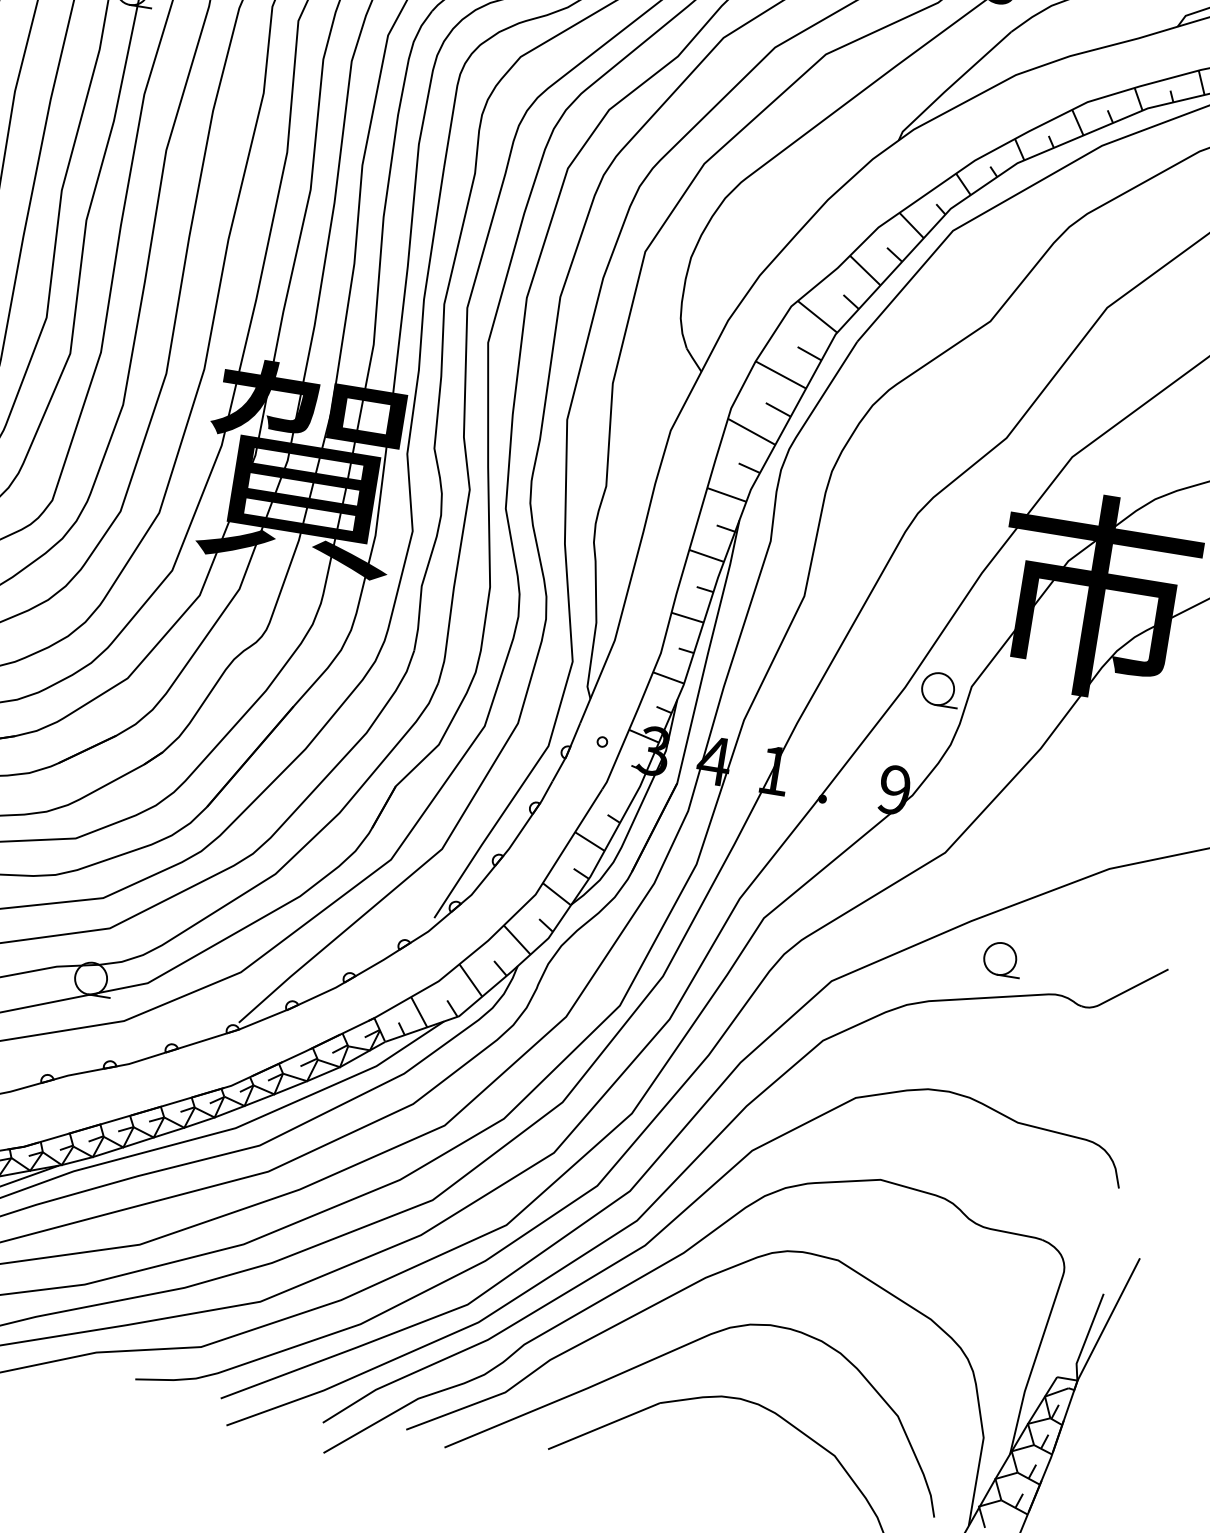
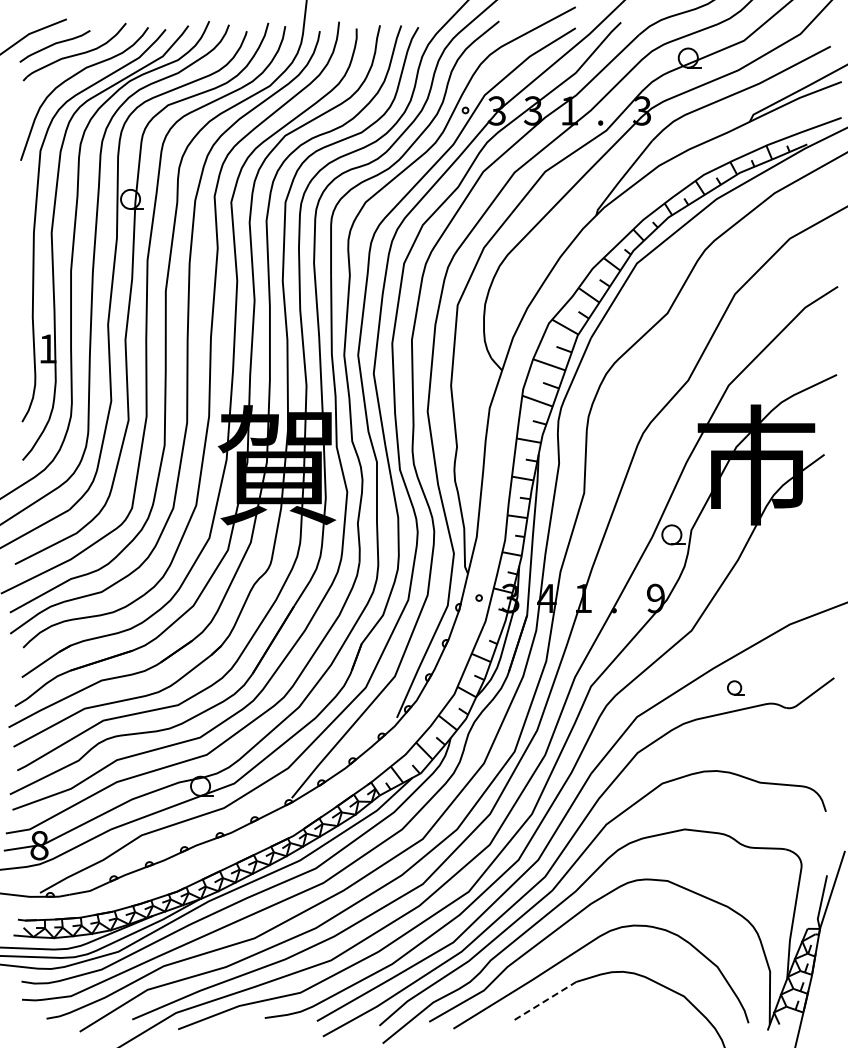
part: (1002, 958) -> (735, 687), size x0.7
line: (604, 1425) -> (545, 1000), solid -> dashed

